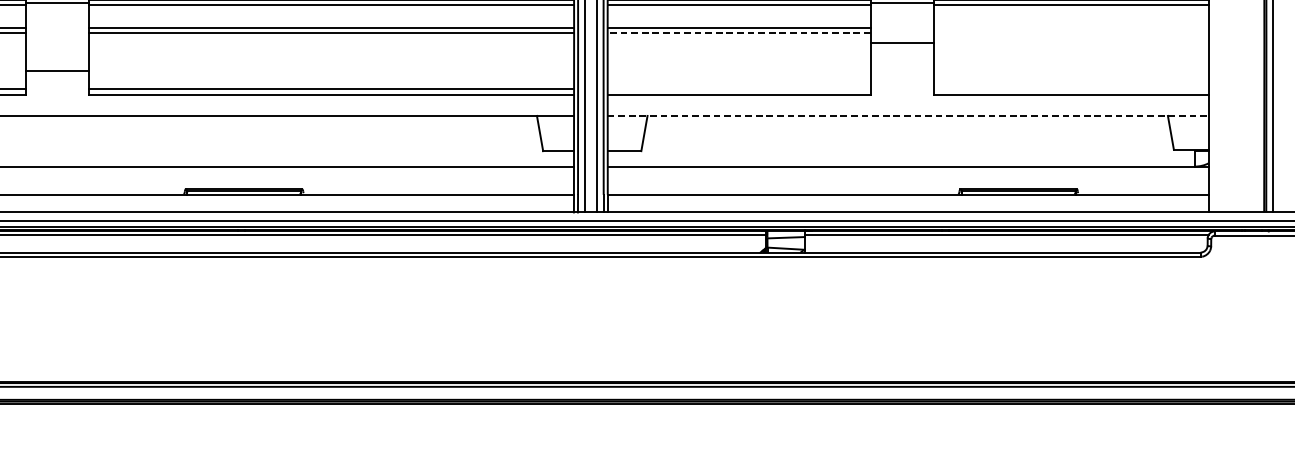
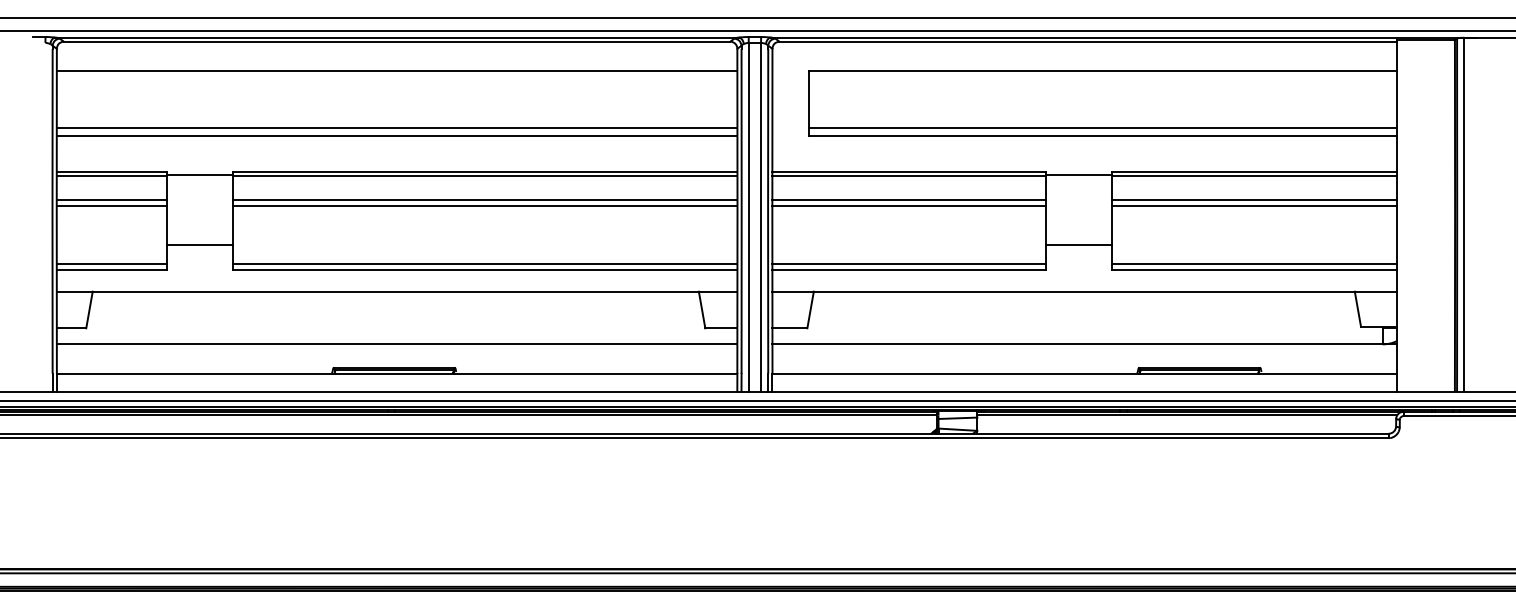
line: (1071, 28) -> (1254, 200), added
line: (739, 33) -> (909, 205), dashed -> solid
line: (1071, 33) -> (1254, 205), added
line: (902, 42) -> (1078, 244), moved
line: (738, 89) -> (908, 264), added
line: (1071, 89) -> (1254, 264), added
line: (908, 115) -> (1085, 291), dashed -> solid

